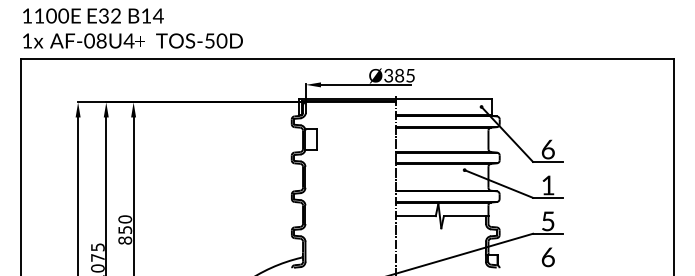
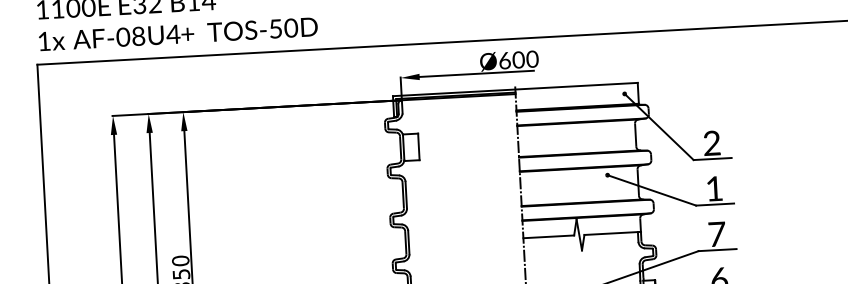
text: (399, 75) -> (518, 59), Ø385 -> Ø600
text: (547, 149) -> (711, 143), 6 -> 2
text: (547, 221) -> (716, 234), 5 -> 7

